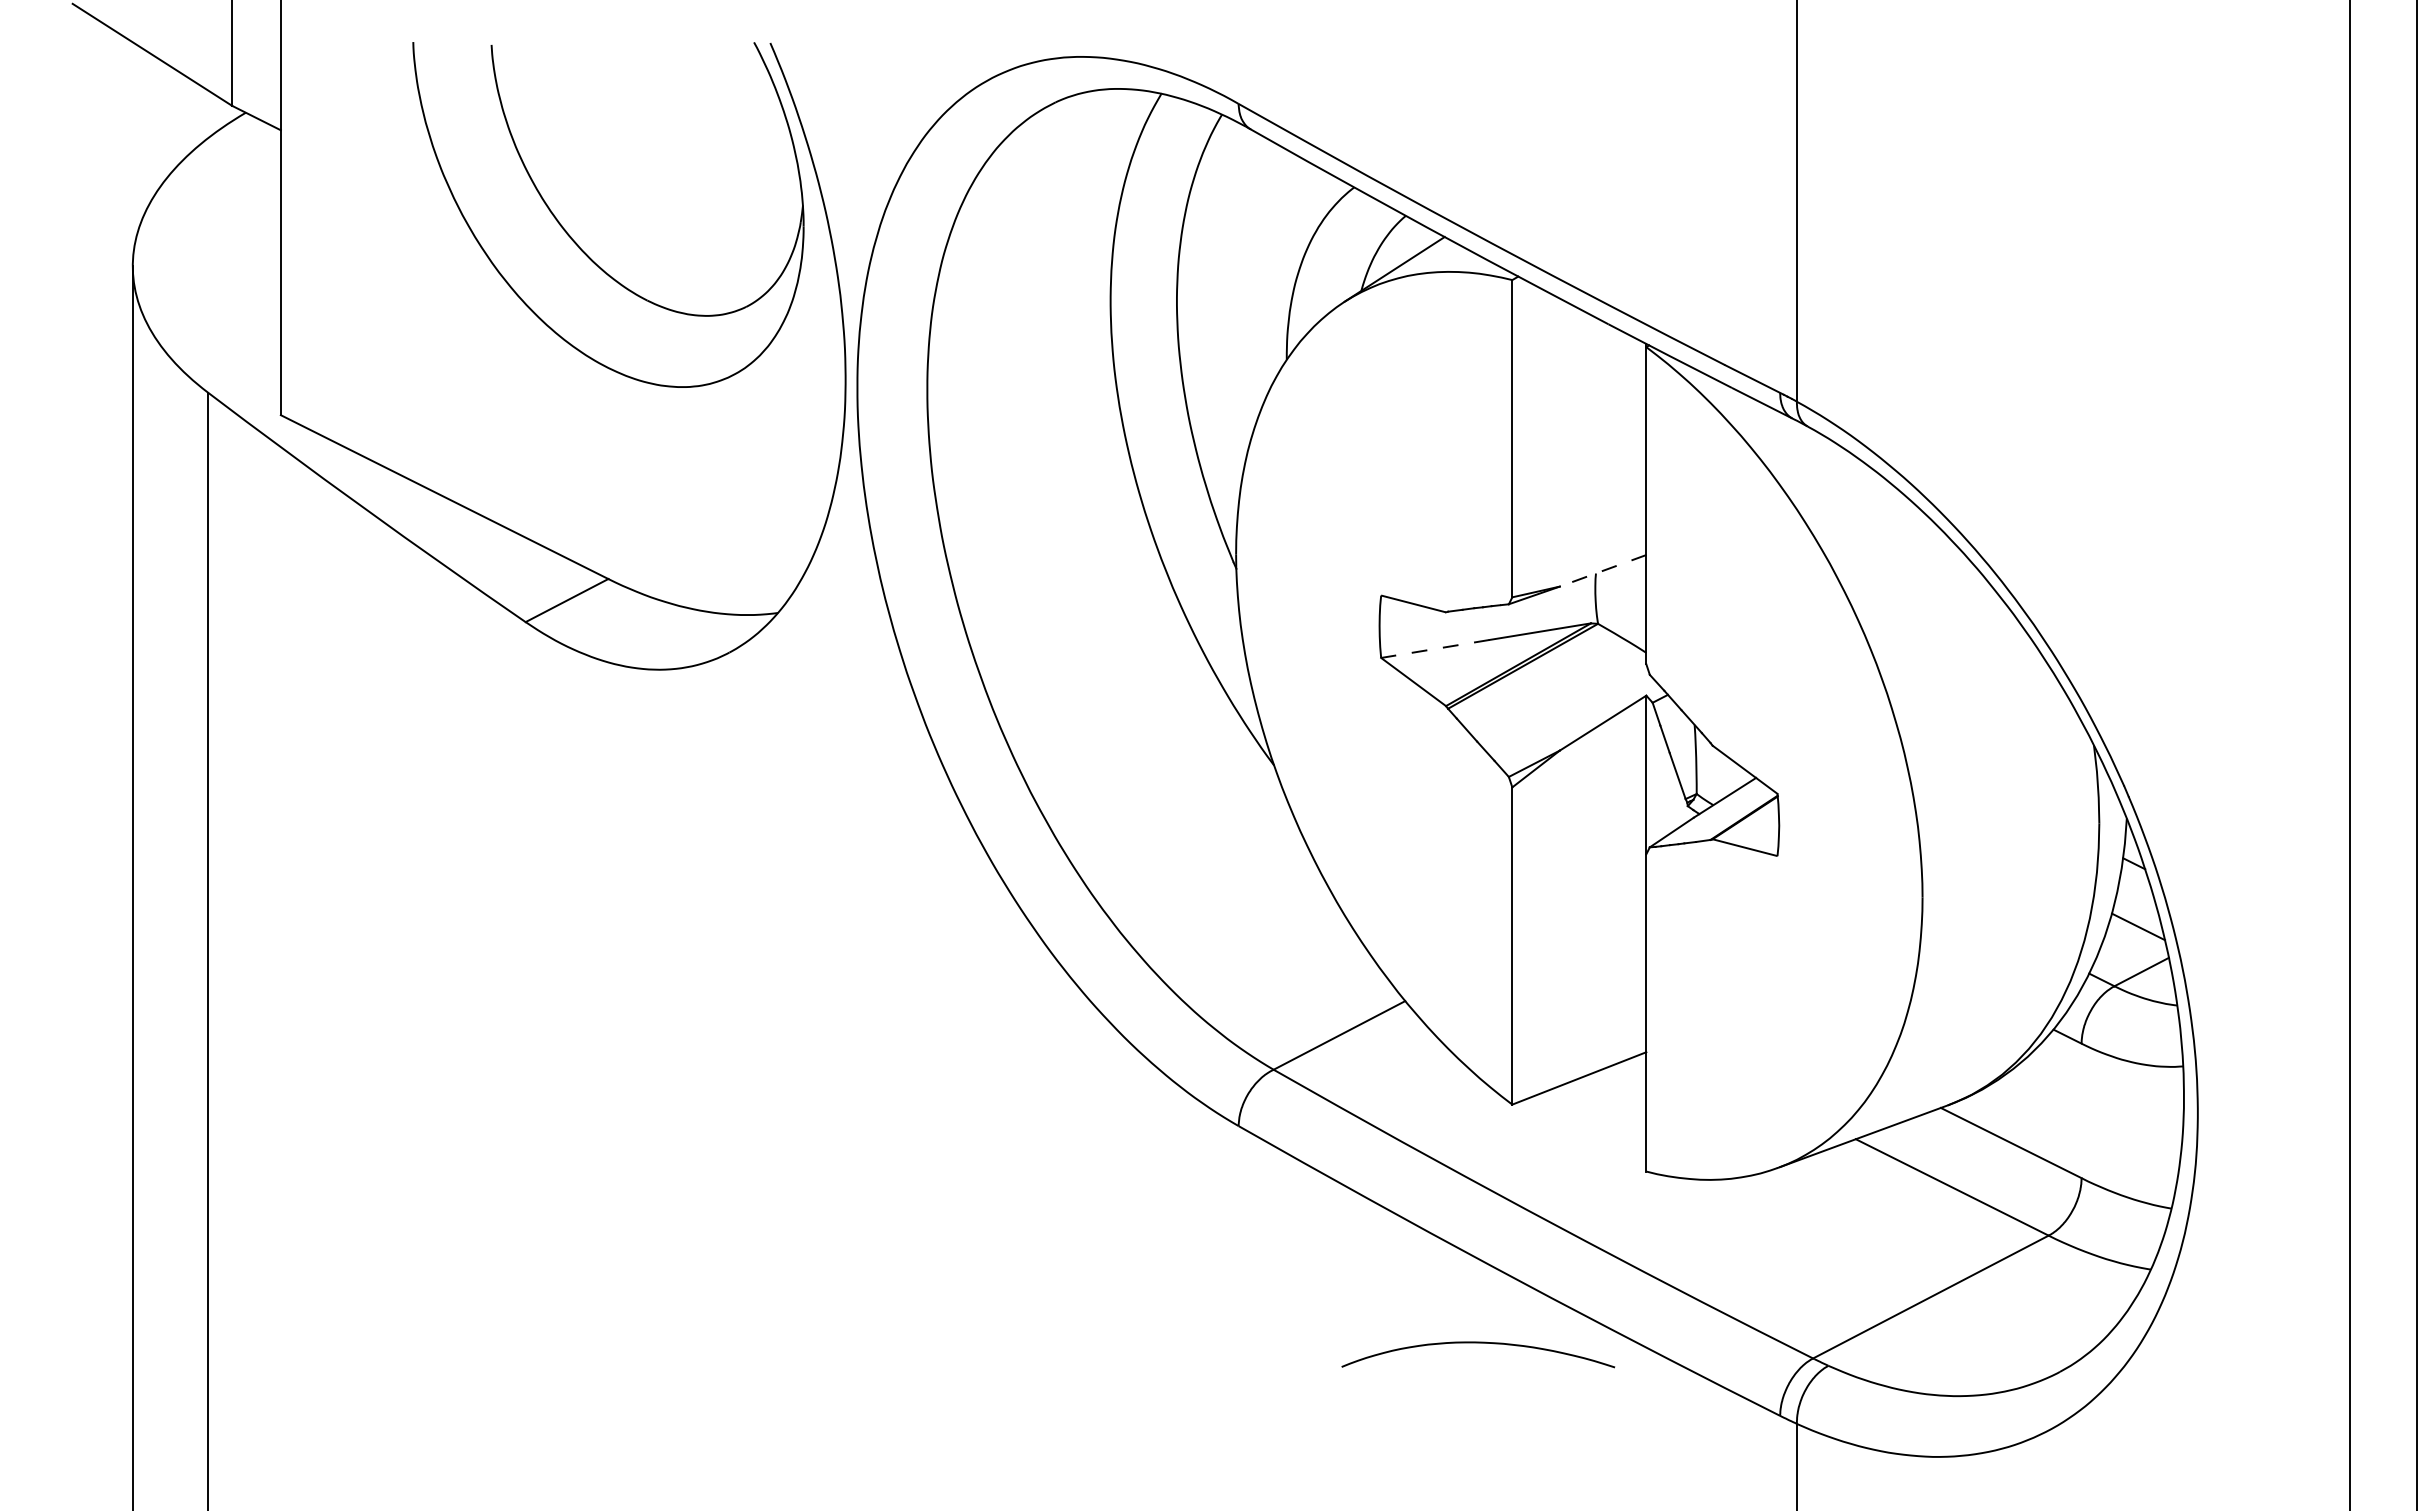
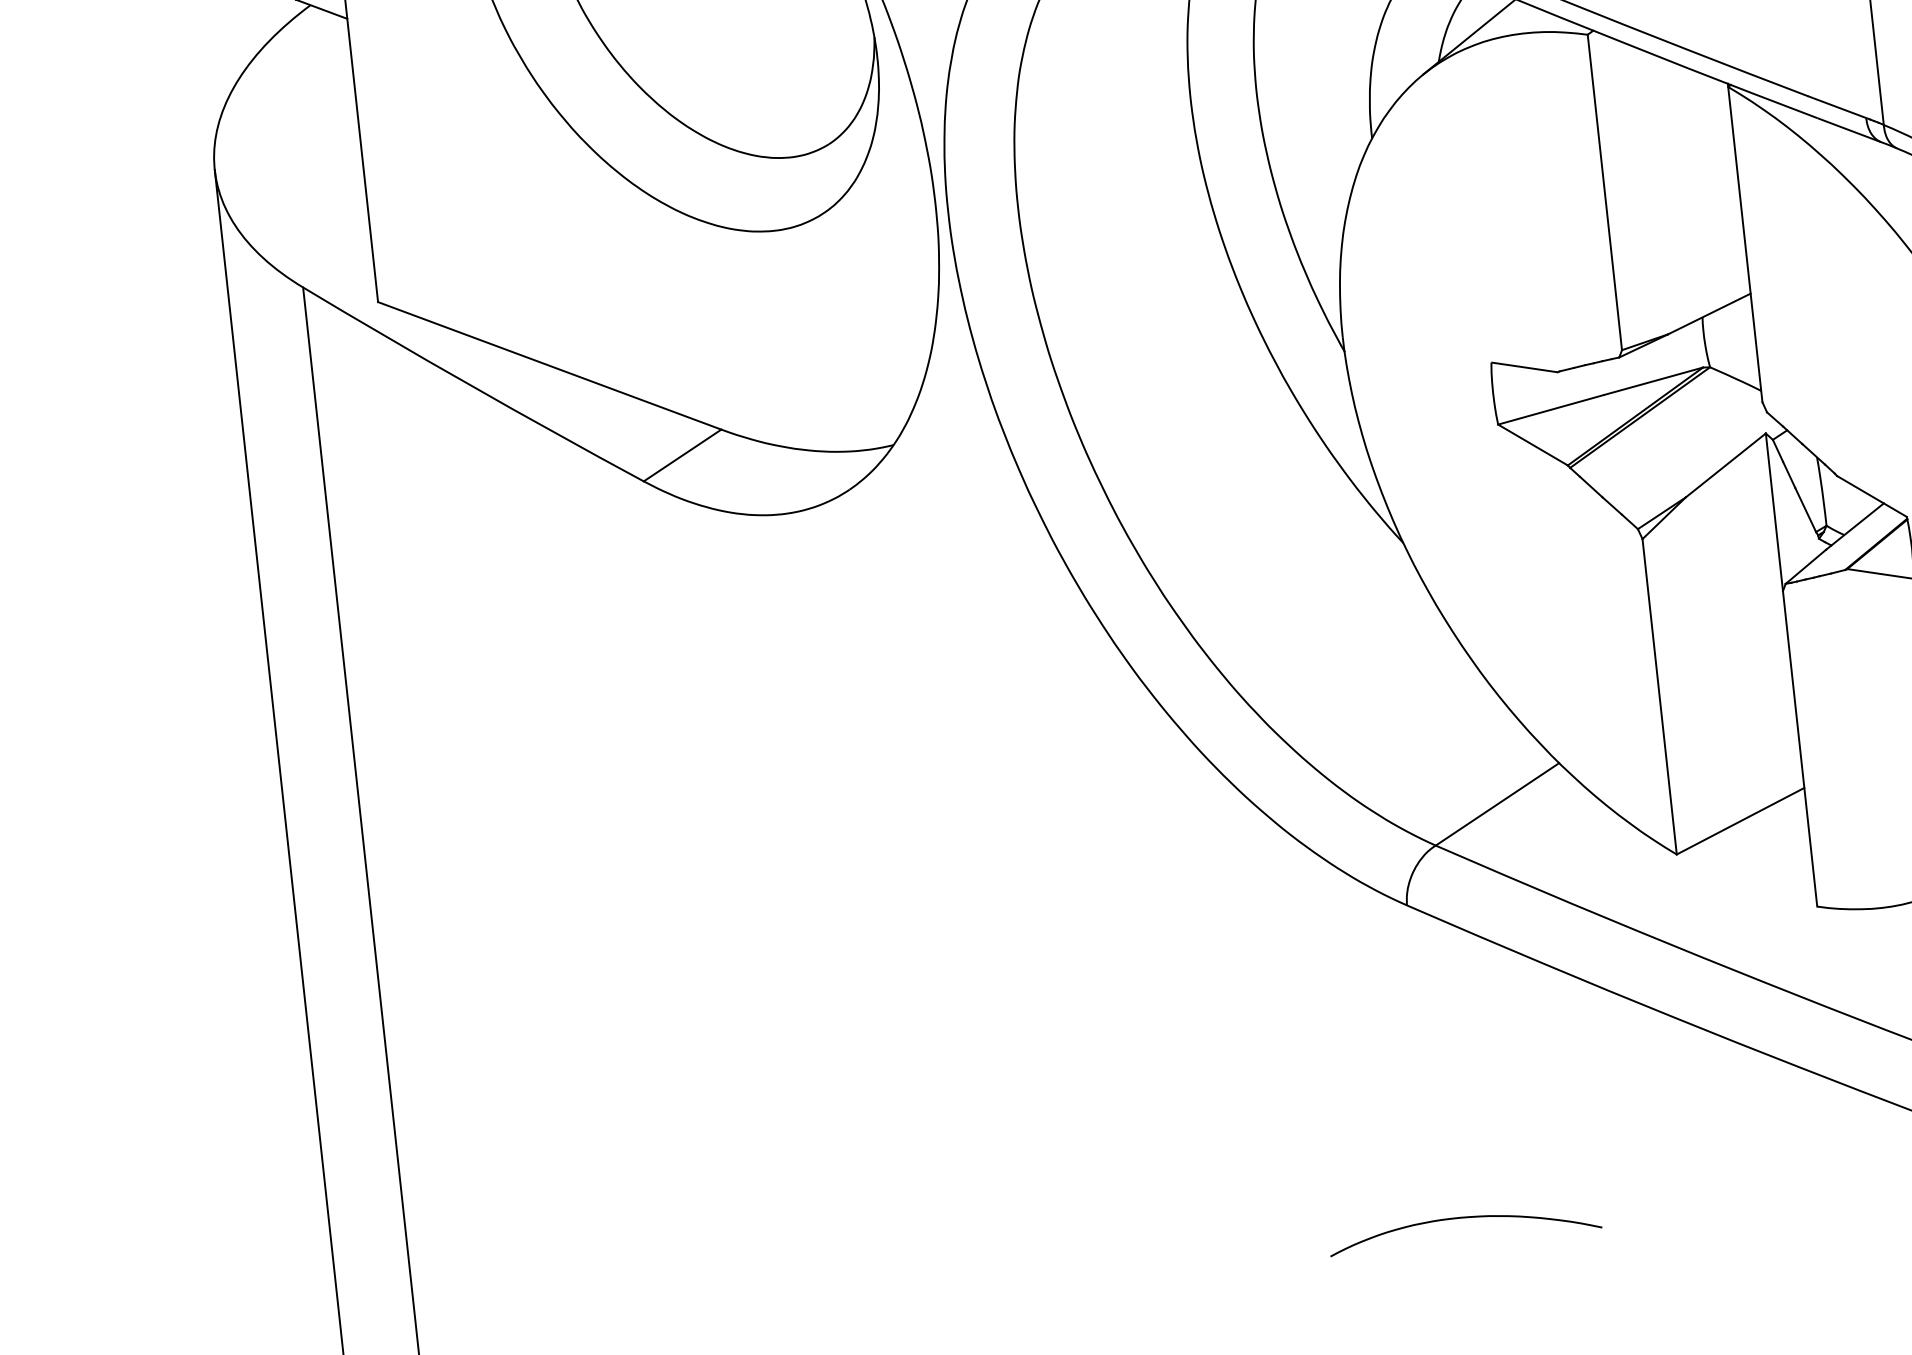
line: (1602, 570) -> (1708, 313), dashed -> solid
line: (1435, 648) -> (1551, 409), dashed -> solid
curve: (1478, 1343) -> (1464, 1218), moved

